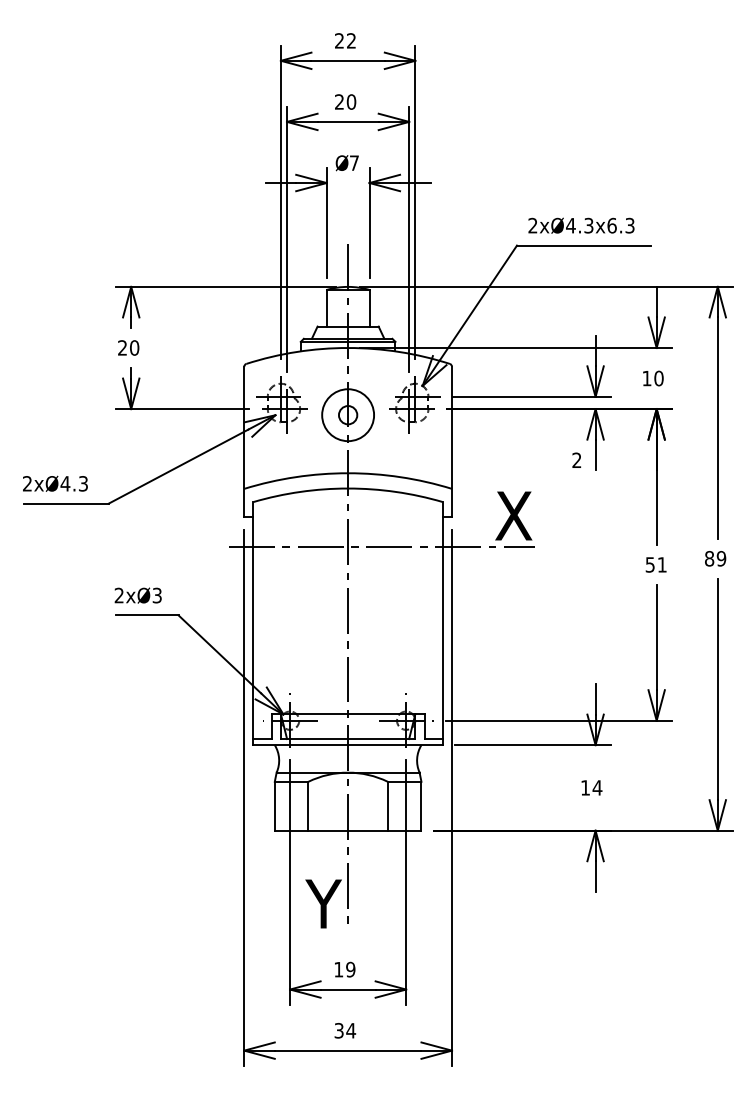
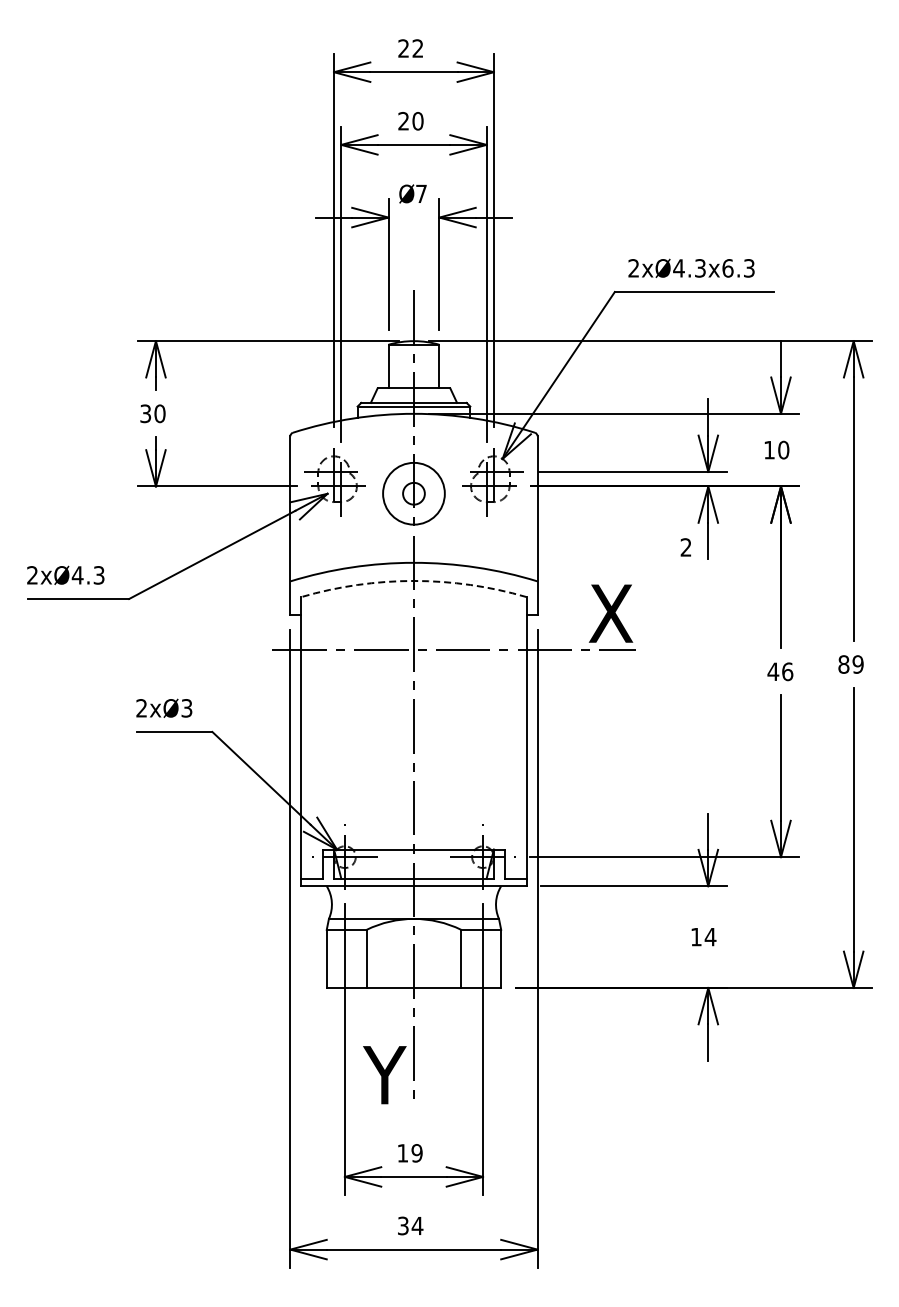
text: (122, 347) -> (145, 413), 20 -> 30
arc: (347, 488) -> (413, 580), solid -> dashed
text: (656, 564) -> (780, 671), 51 -> 46

